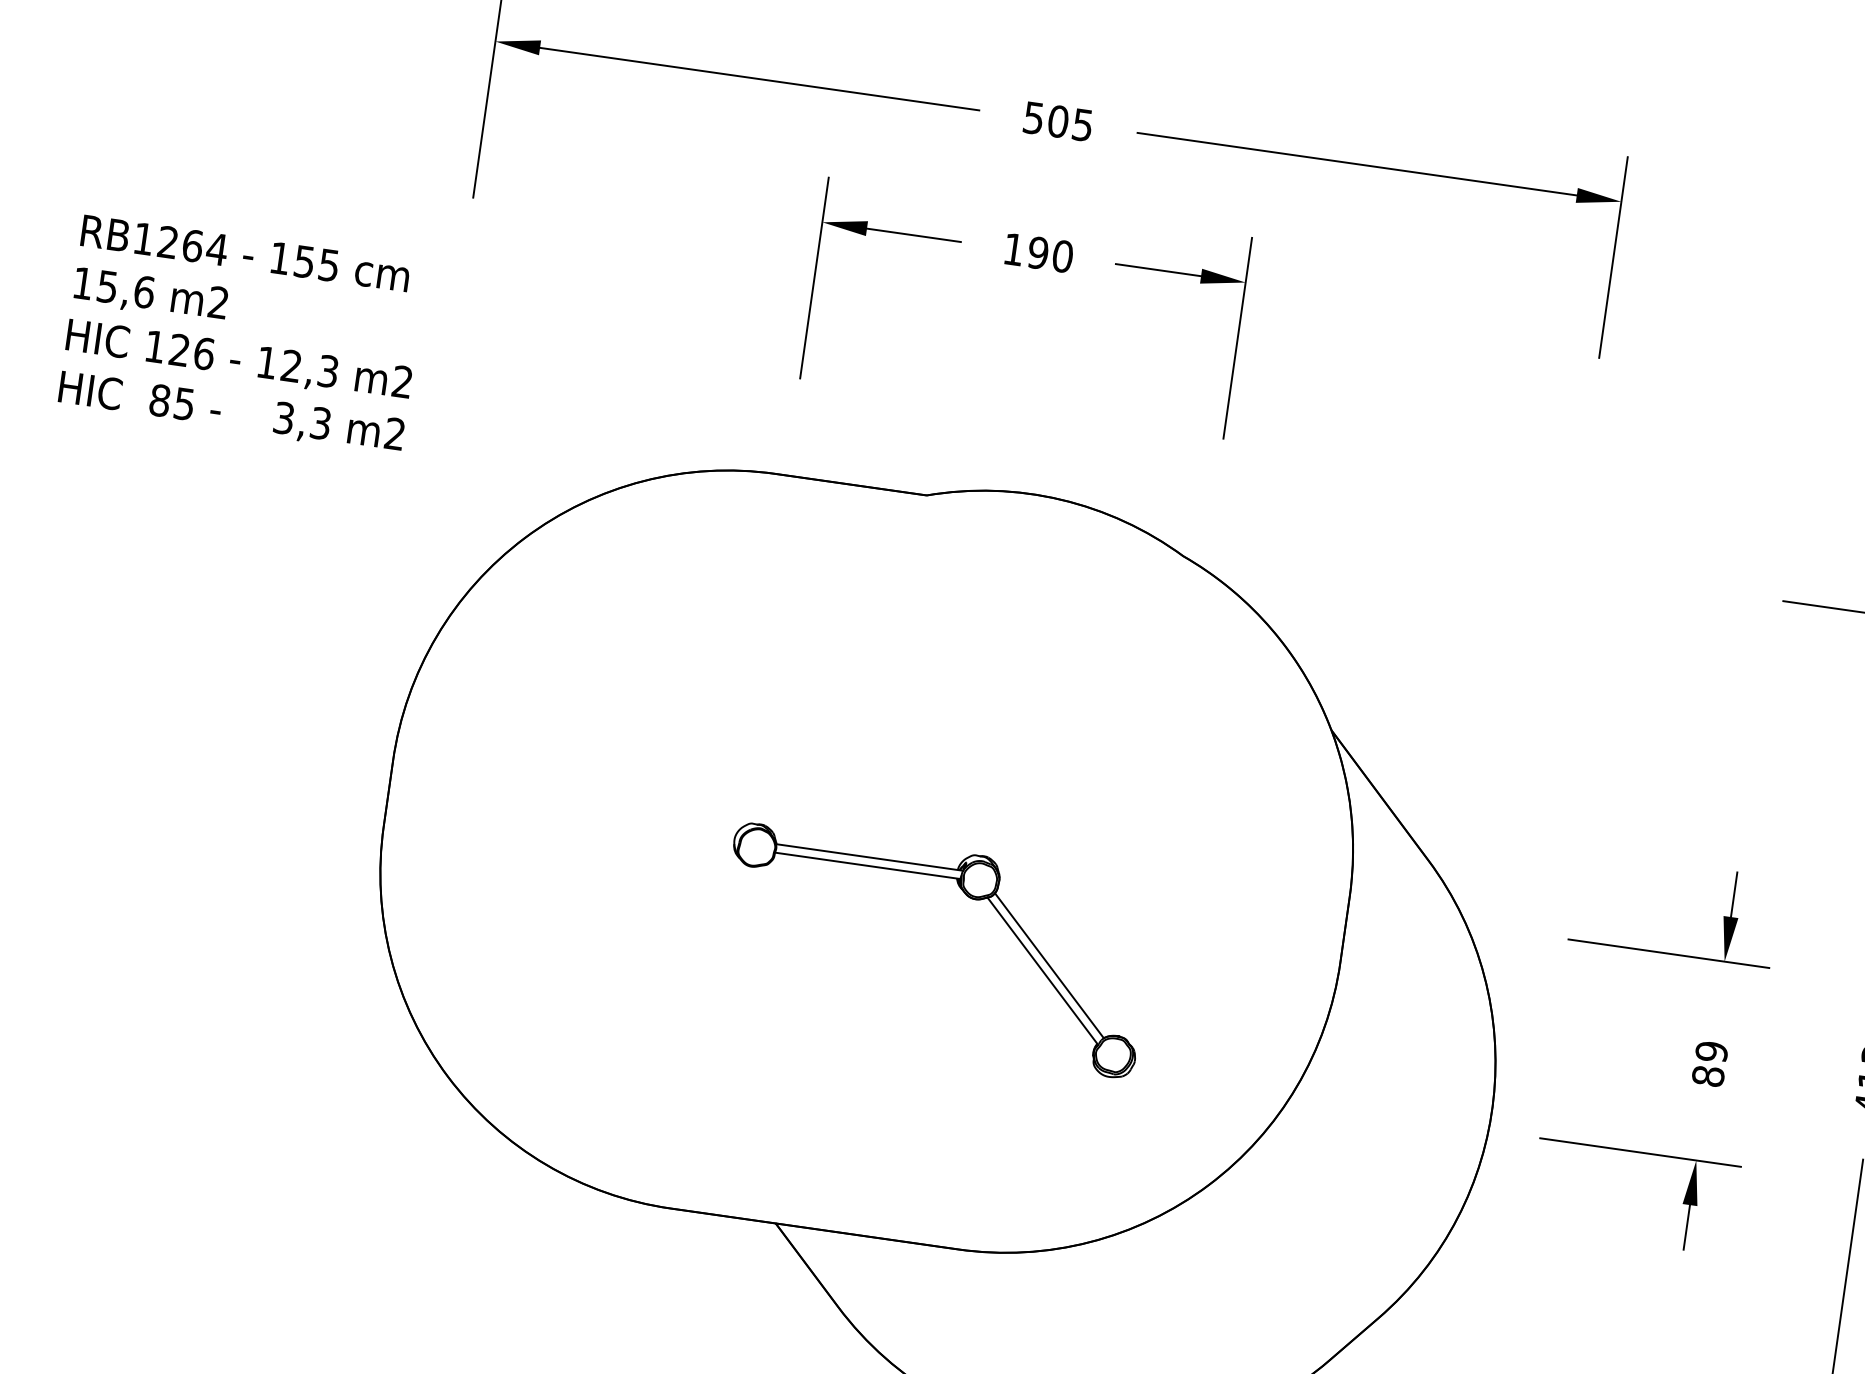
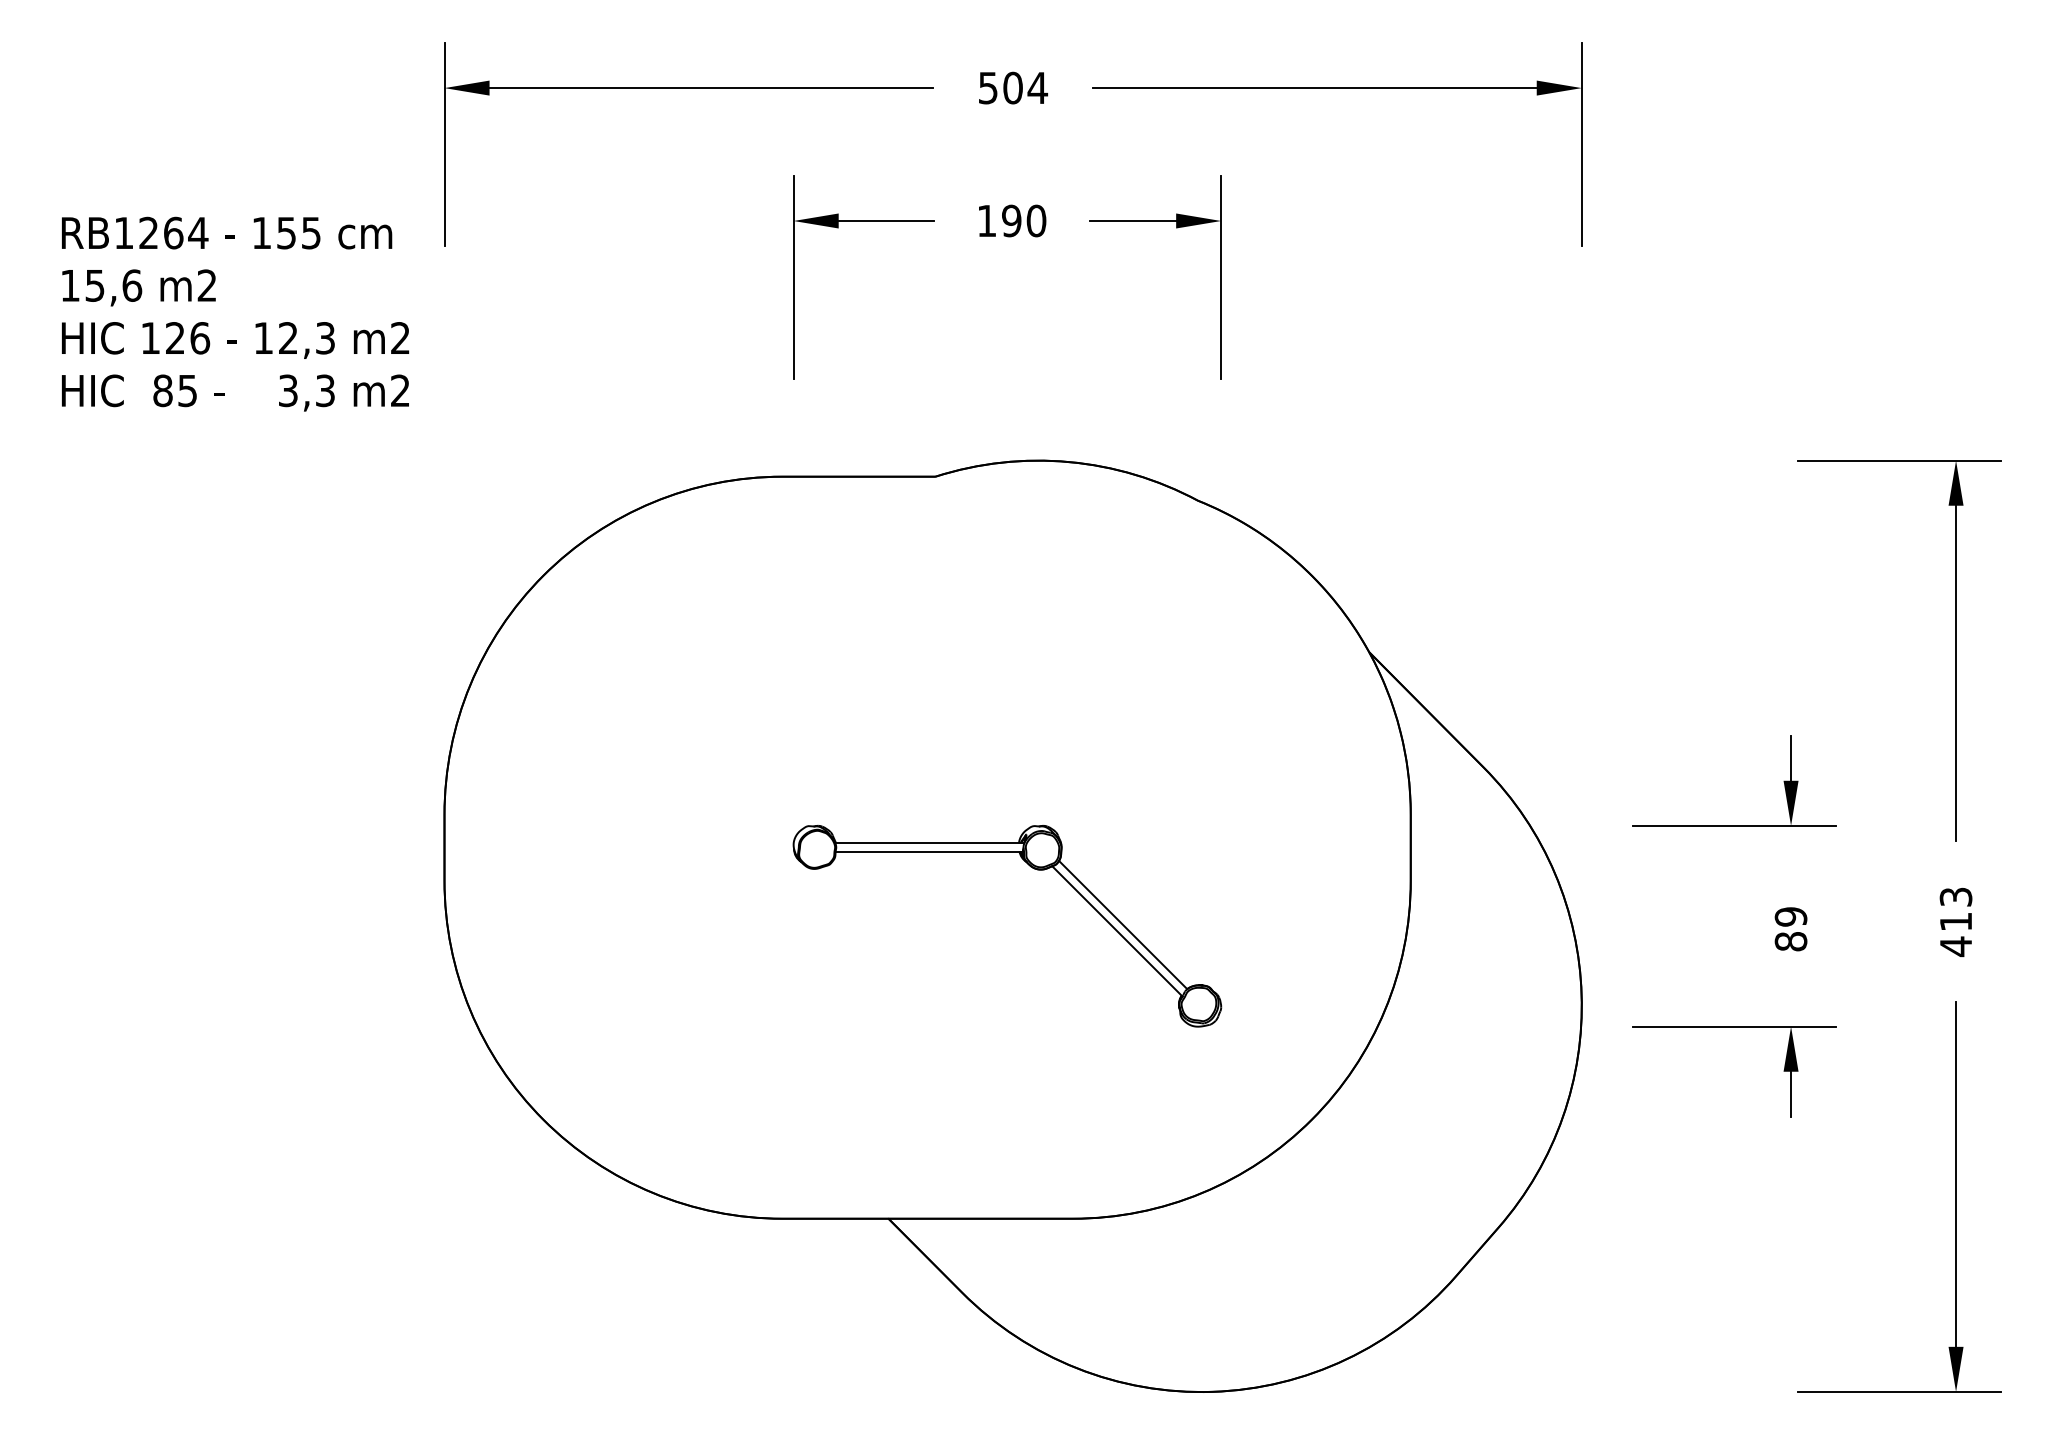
text: (1082, 125) -> (1037, 88), 505 -> 504
text: (242, 334) -> (235, 313), moved

